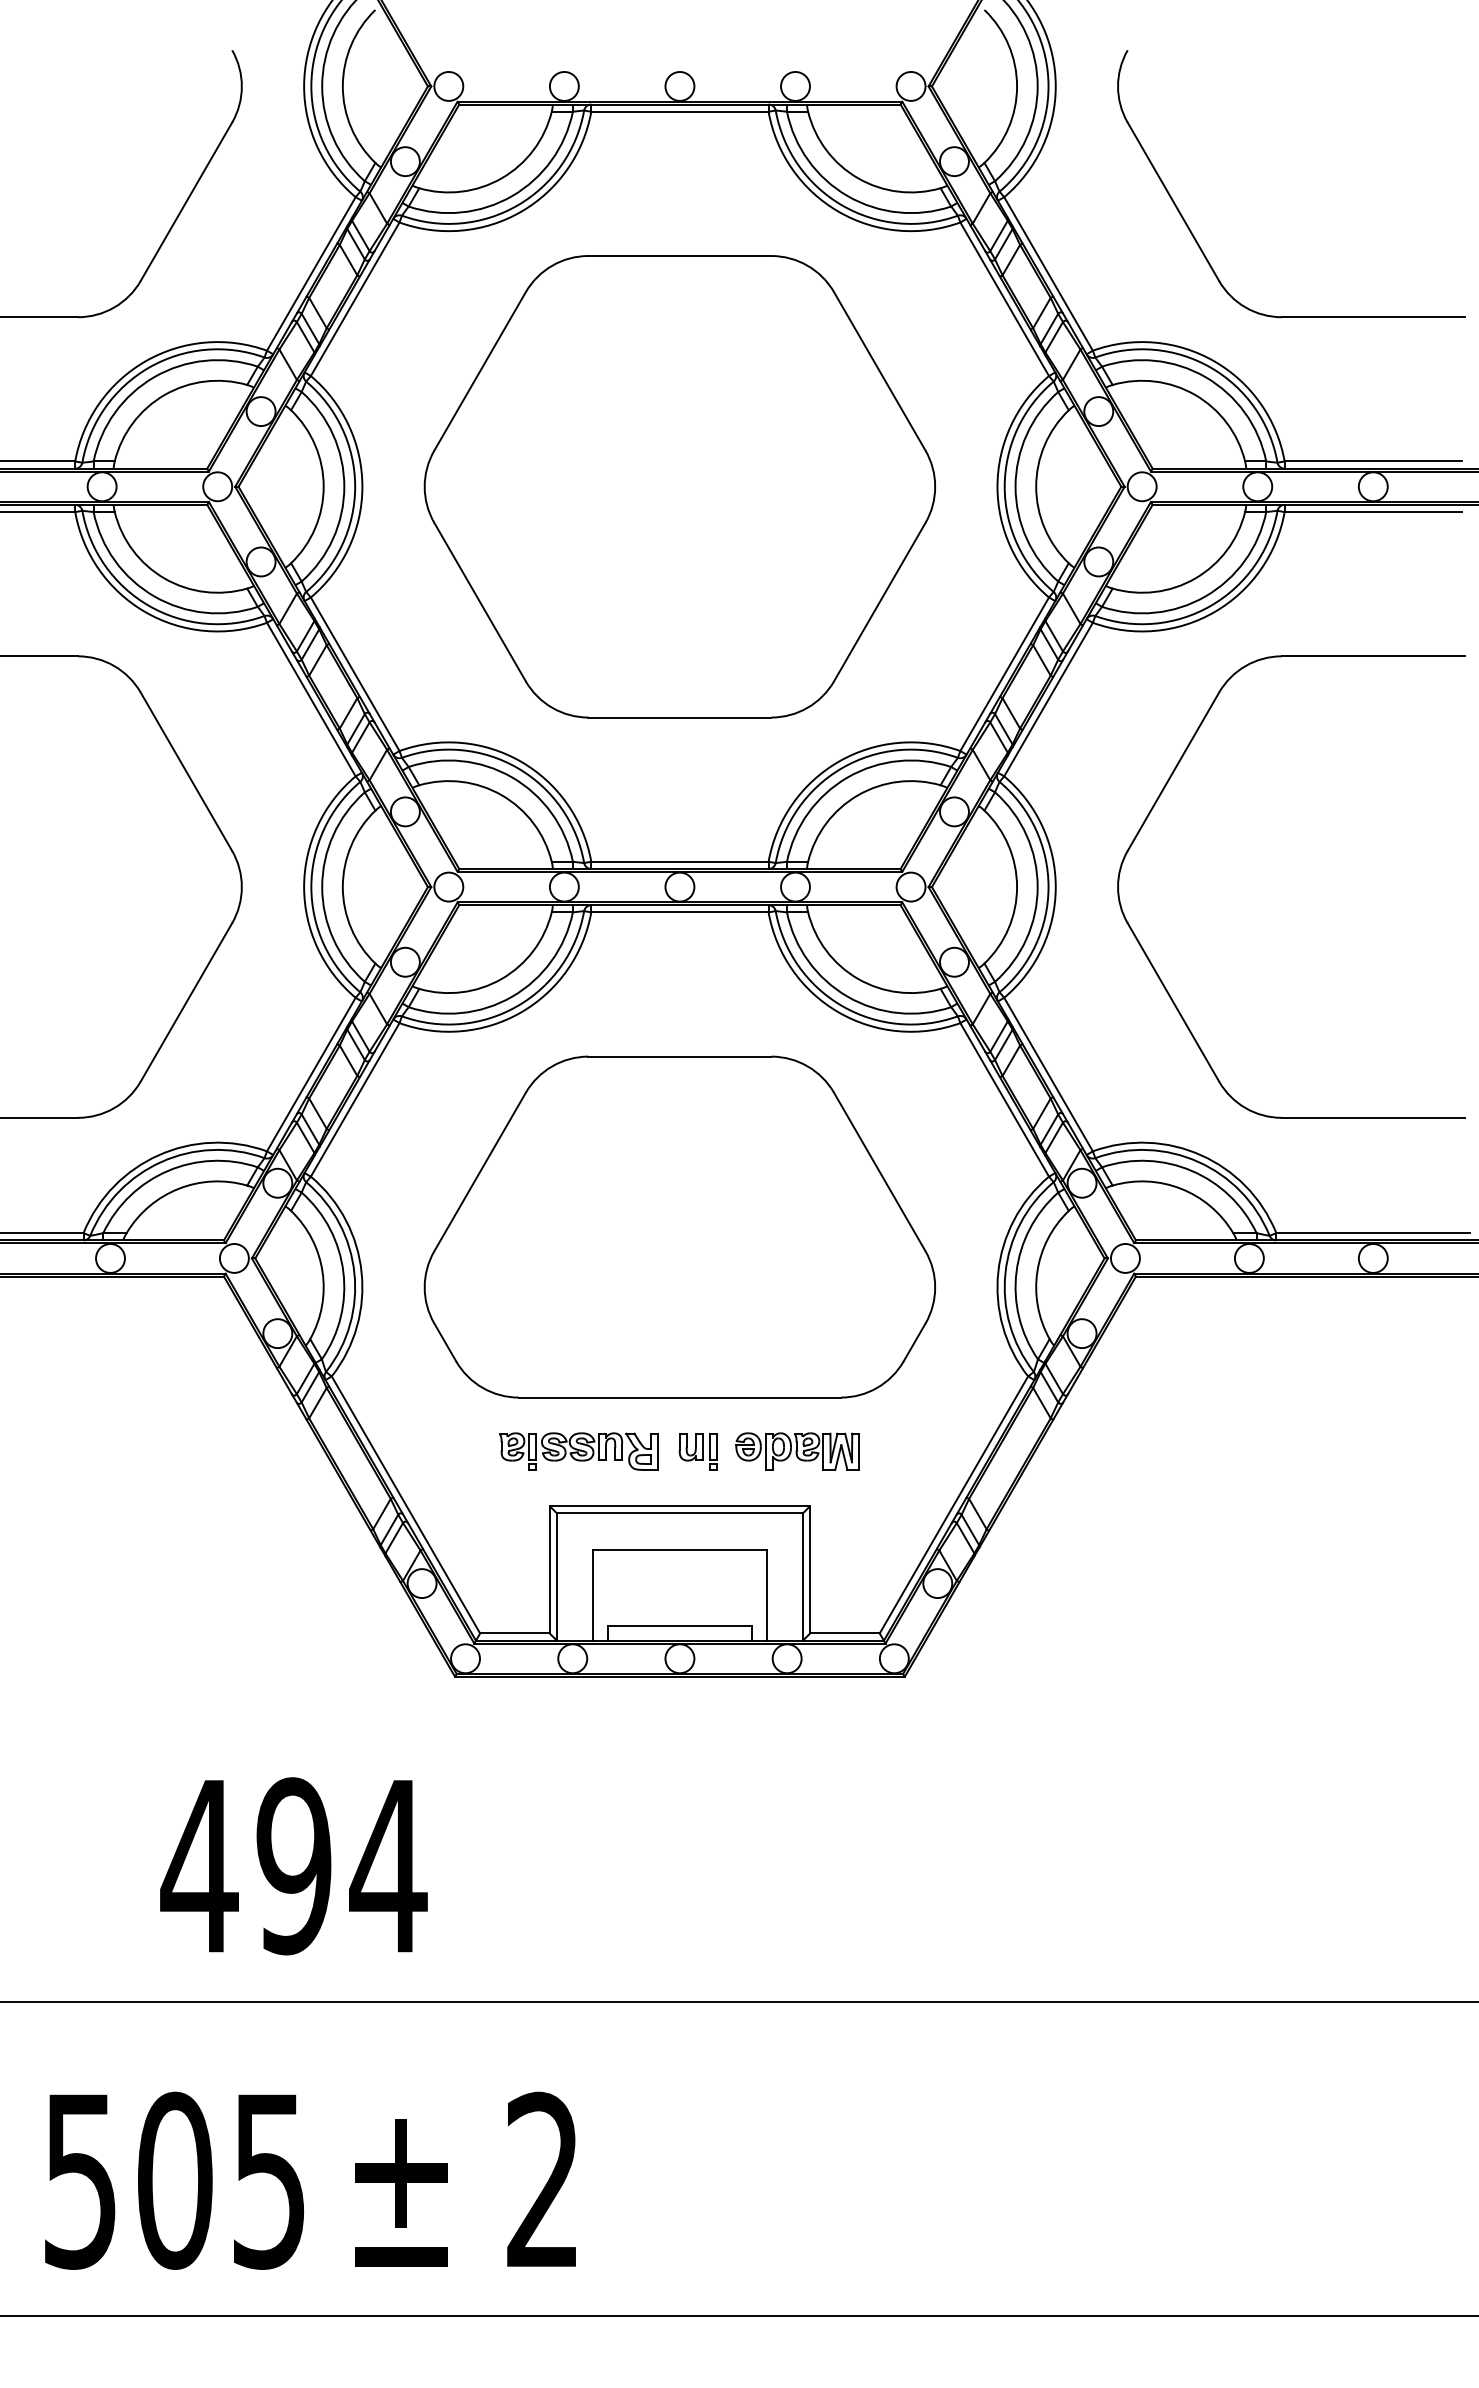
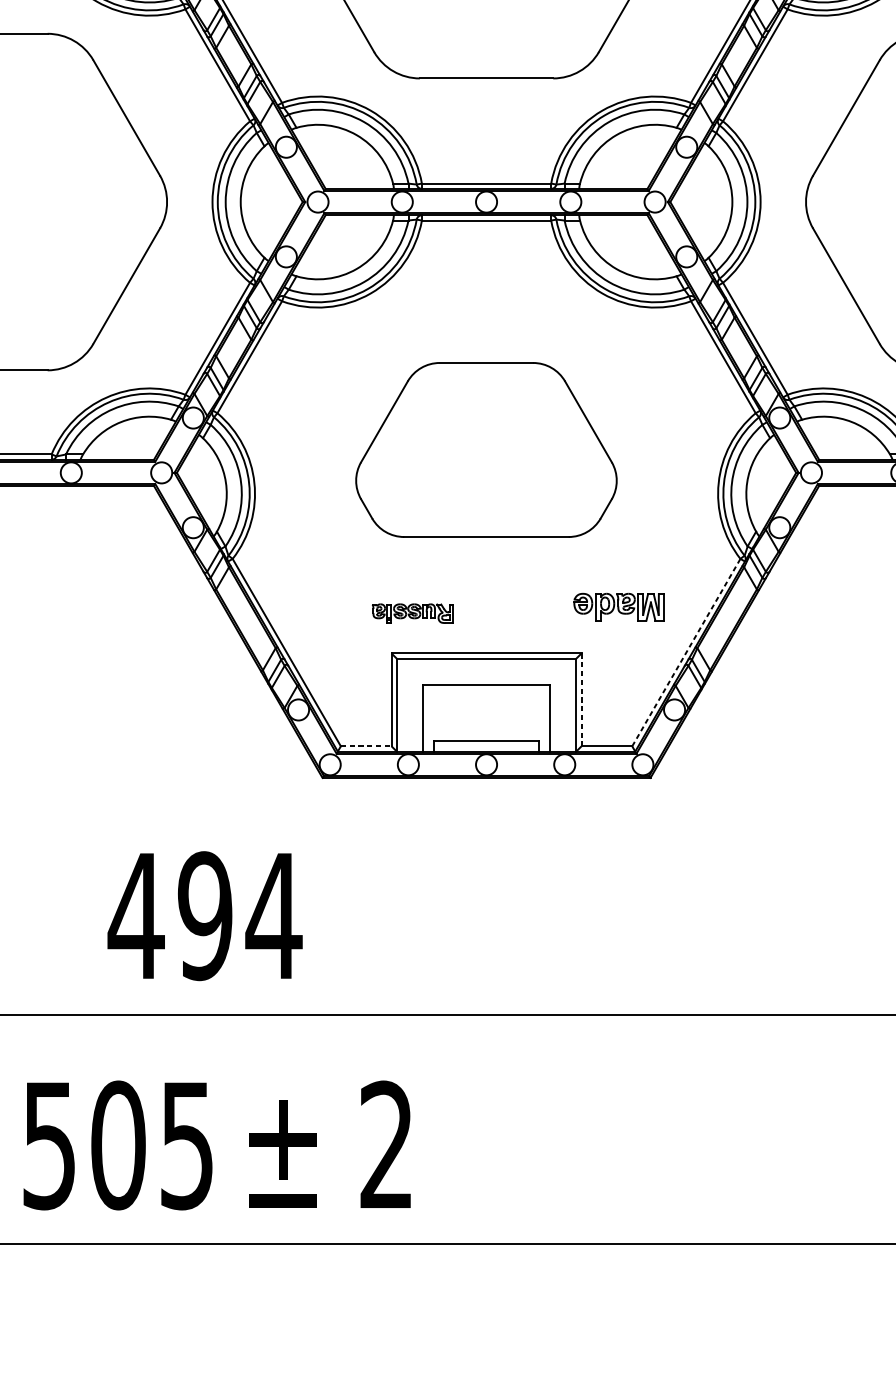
part: (679, 1226) -> (486, 449), size x0.7
part: (578, 1451) -> (412, 613), size x0.7
part: (697, 1451) -> (499, 613), removed
part: (797, 1451) -> (618, 607), moved
line: (954, 1504) -> (686, 652), solid -> dashed
line: (810, 1569) -> (581, 699), solid -> dashed
line: (514, 1633) -> (365, 746), solid -> dashed

